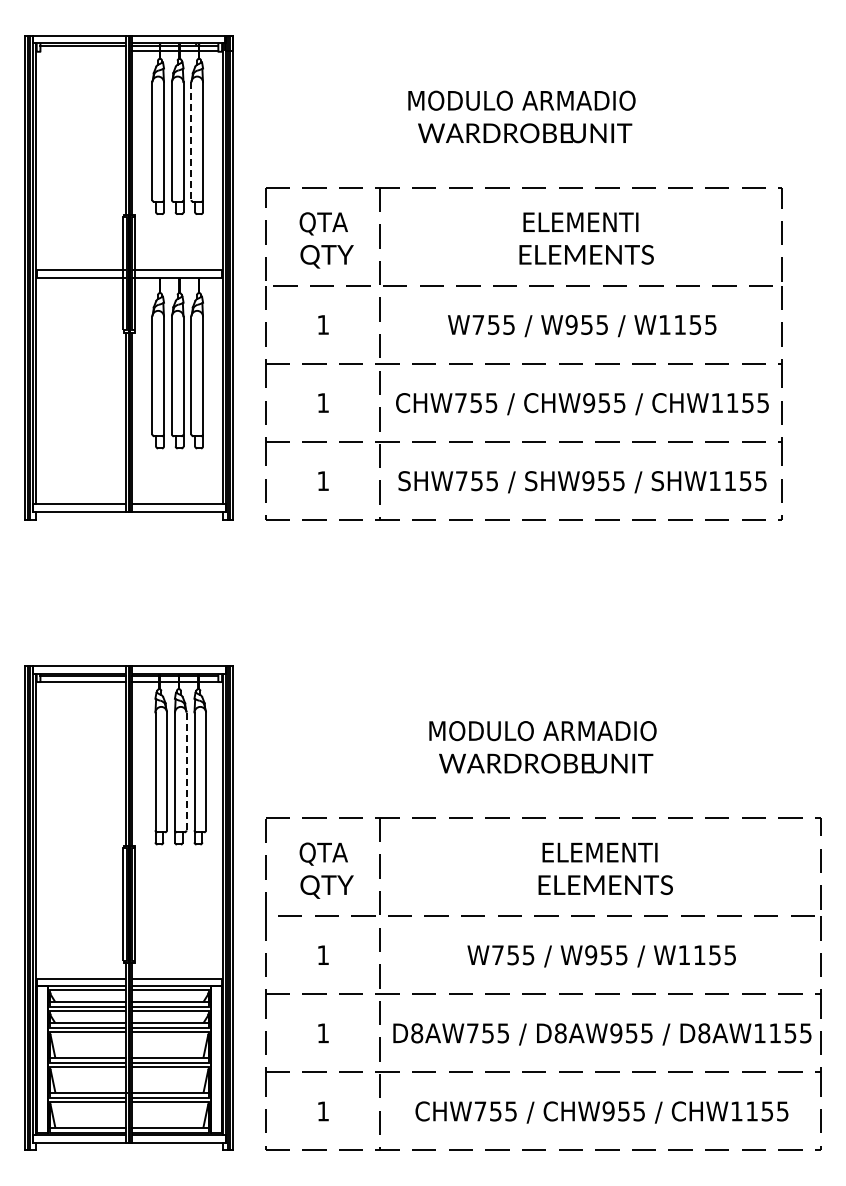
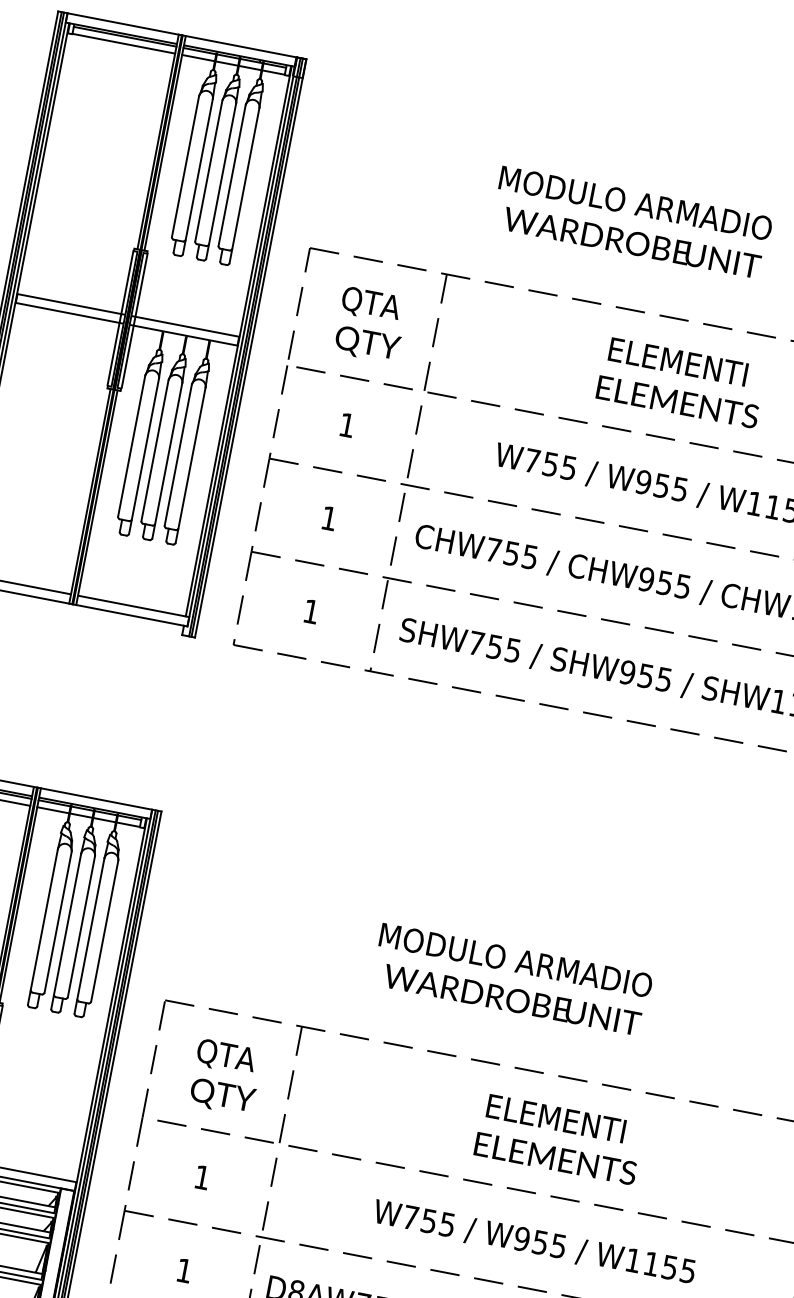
line: (83, 51) -> (123, 43), added
line: (191, 141) -> (232, 176), dashed -> solid
line: (186, 771) -> (81, 926), dashed -> solid

